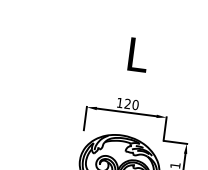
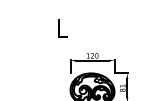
text: (137, 54) -> (62, 28), moved

